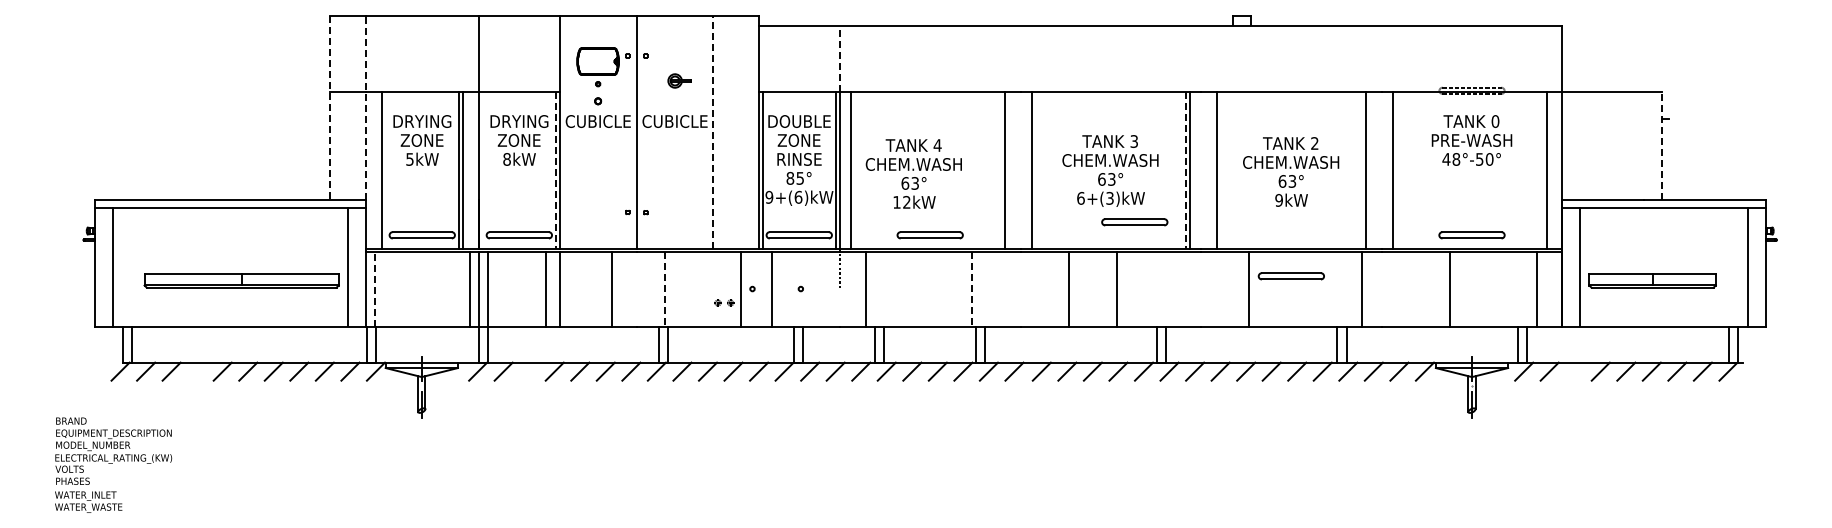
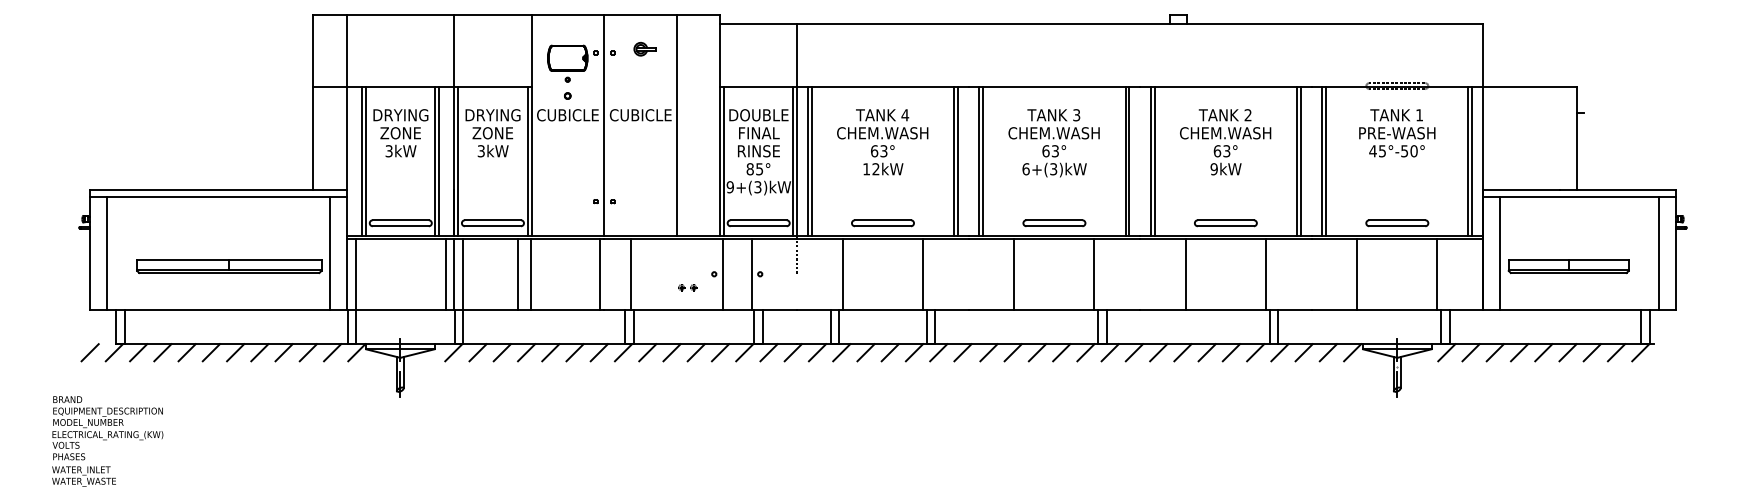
line: (839, 58) -> (796, 55), dashed -> solid
part: (679, 80) -> (644, 48), moved
line: (365, 107) -> (346, 101), dashed -> solid
line: (329, 108) -> (312, 102), dashed -> solid
text: (1495, 121) -> (1419, 115), 0 -> 1
line: (713, 132) -> (677, 125), dashed -> solid
text: (799, 140) -> (758, 133), ZONE -> FINAL
line: (1661, 145) -> (1577, 138), dashed -> solid
text: (409, 158) -> (388, 150), 5kW -> 3kW
text: (506, 159) -> (480, 151), 8kW -> 3kW
text: (1456, 159) -> (1382, 151), 48°-50° -> 45°-50°
line: (385, 170) -> (365, 161), added
line: (482, 170) -> (457, 161), added
line: (555, 170) -> (527, 161), dashed -> solid
line: (855, 170) -> (812, 161), added
line: (1009, 170) -> (958, 161), added
line: (1035, 170) -> (982, 161), added
text: (1110, 170) -> (1054, 142), moved
line: (1185, 170) -> (1125, 161), dashed -> solid
line: (1212, 170) -> (1150, 161), added
line: (1370, 170) -> (1300, 161), added
line: (1397, 170) -> (1326, 161), added
line: (1551, 170) -> (1472, 161), added
text: (1291, 171) -> (1225, 141), moved
text: (913, 173) -> (882, 141), moved
text: (798, 196) -> (757, 186), 9+(6)kW -> 9+(3)kW
part: (1134, 222) -> (1054, 223), moved
part: (1290, 276) -> (1225, 223), moved
line: (374, 288) -> (355, 273), dashed -> solid
line: (611, 288) -> (600, 273), moved
line: (740, 288) -> (722, 273), moved
line: (771, 288) -> (751, 273), moved
line: (866, 288) -> (843, 273), moved
line: (1116, 288) -> (1094, 273), moved
line: (1361, 288) -> (1265, 273), moved
line: (1449, 288) -> (1356, 273), moved
line: (1537, 288) -> (1437, 273), moved
line: (665, 289) -> (631, 274), dashed -> solid
line: (972, 289) -> (923, 274), dashed -> solid
line: (95, 371) -> (90, 352), added
line: (197, 371) -> (187, 352), added
line: (529, 371) -> (502, 352), added
line: (1575, 371) -> (1495, 352), added

